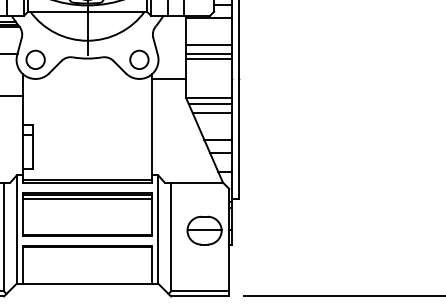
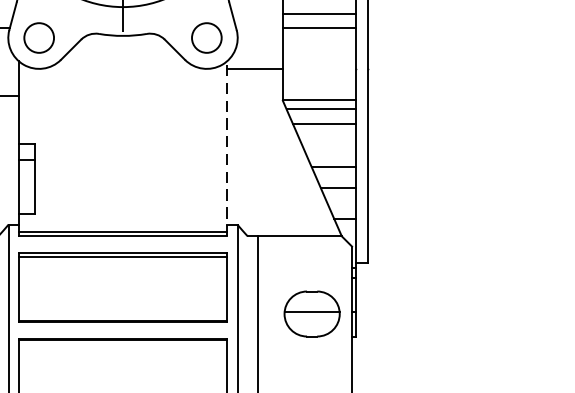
line: (208, 59) -> (318, 37), removed
line: (152, 127) -> (227, 147), solid -> dashed
line: (87, 199) -> (122, 263), removed

